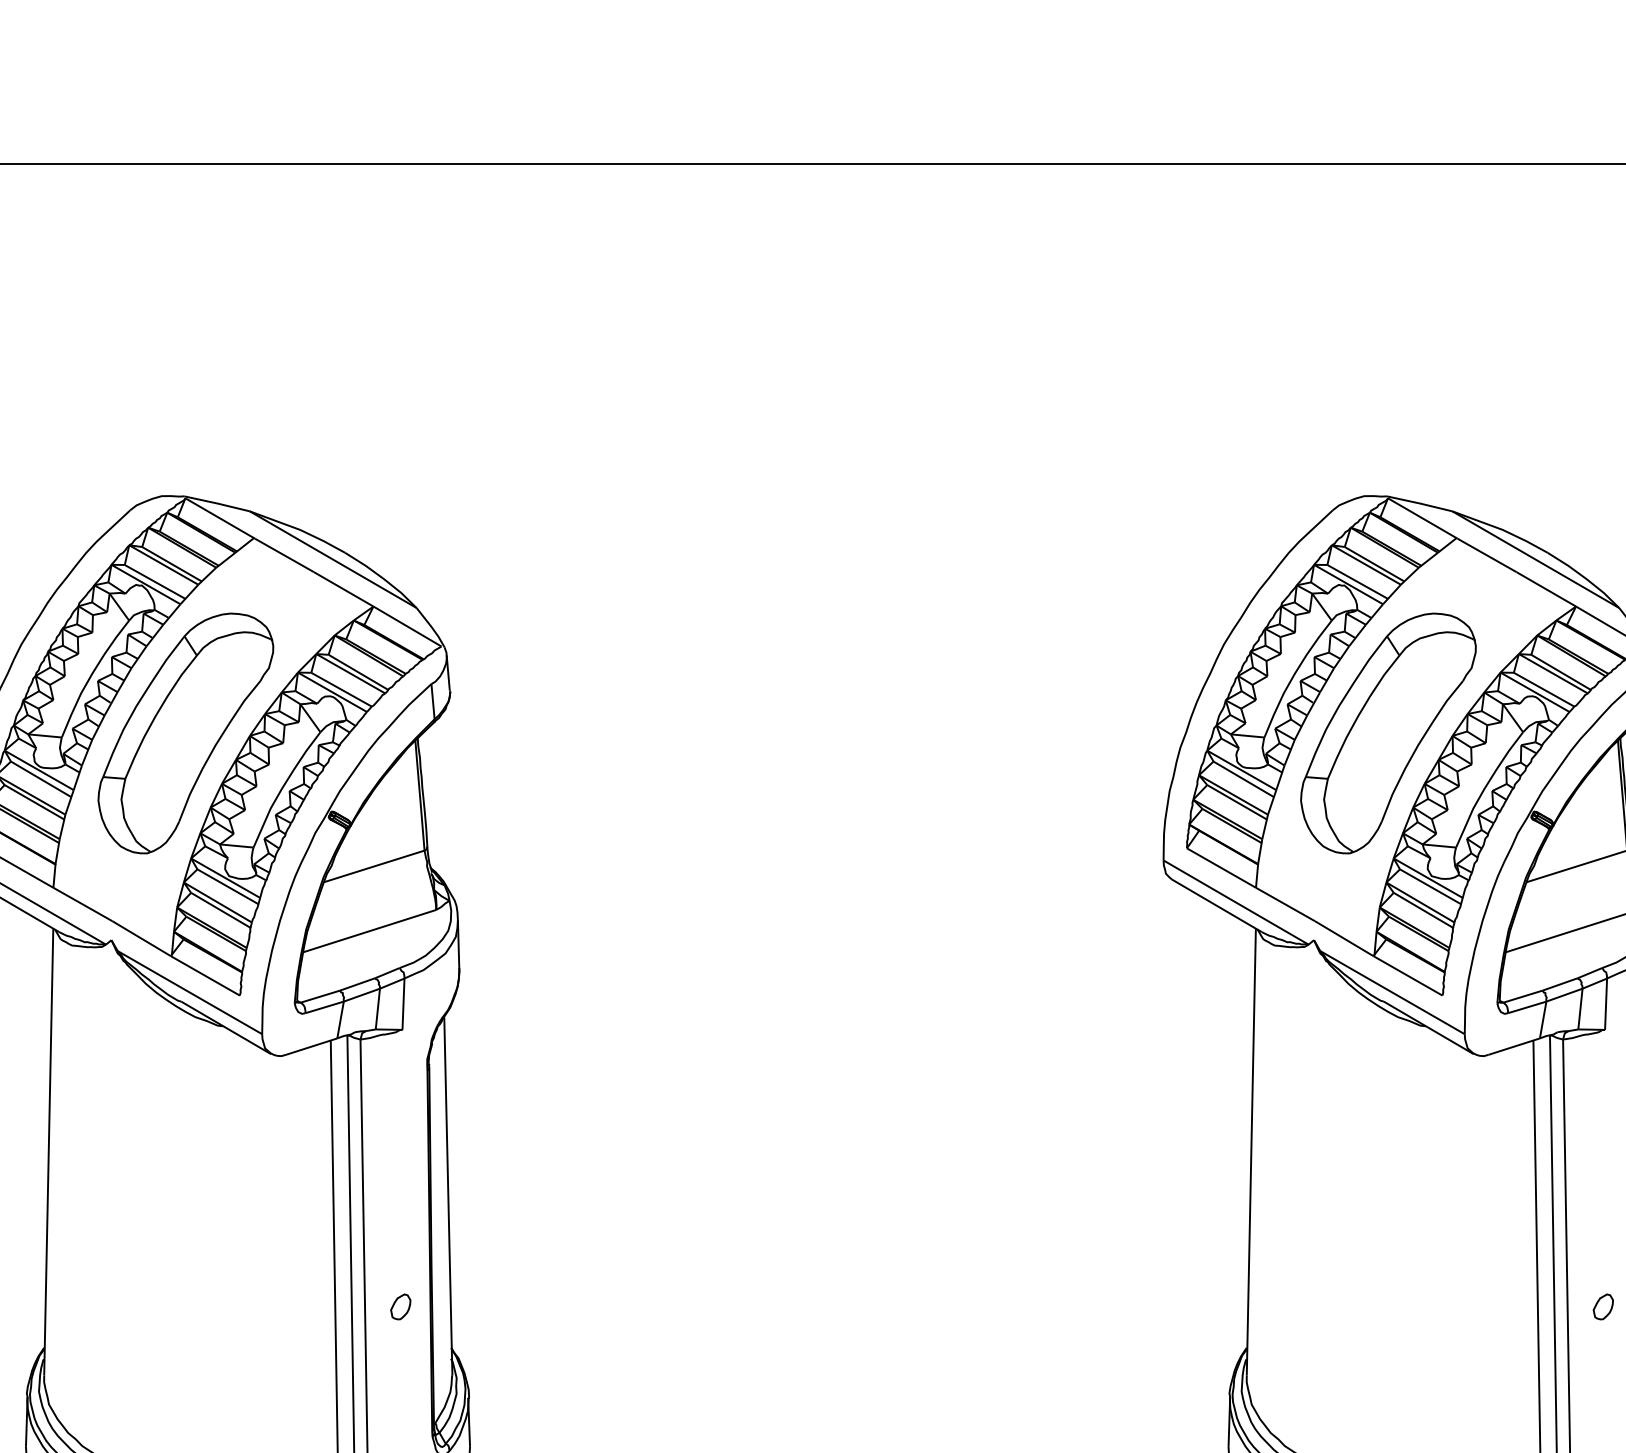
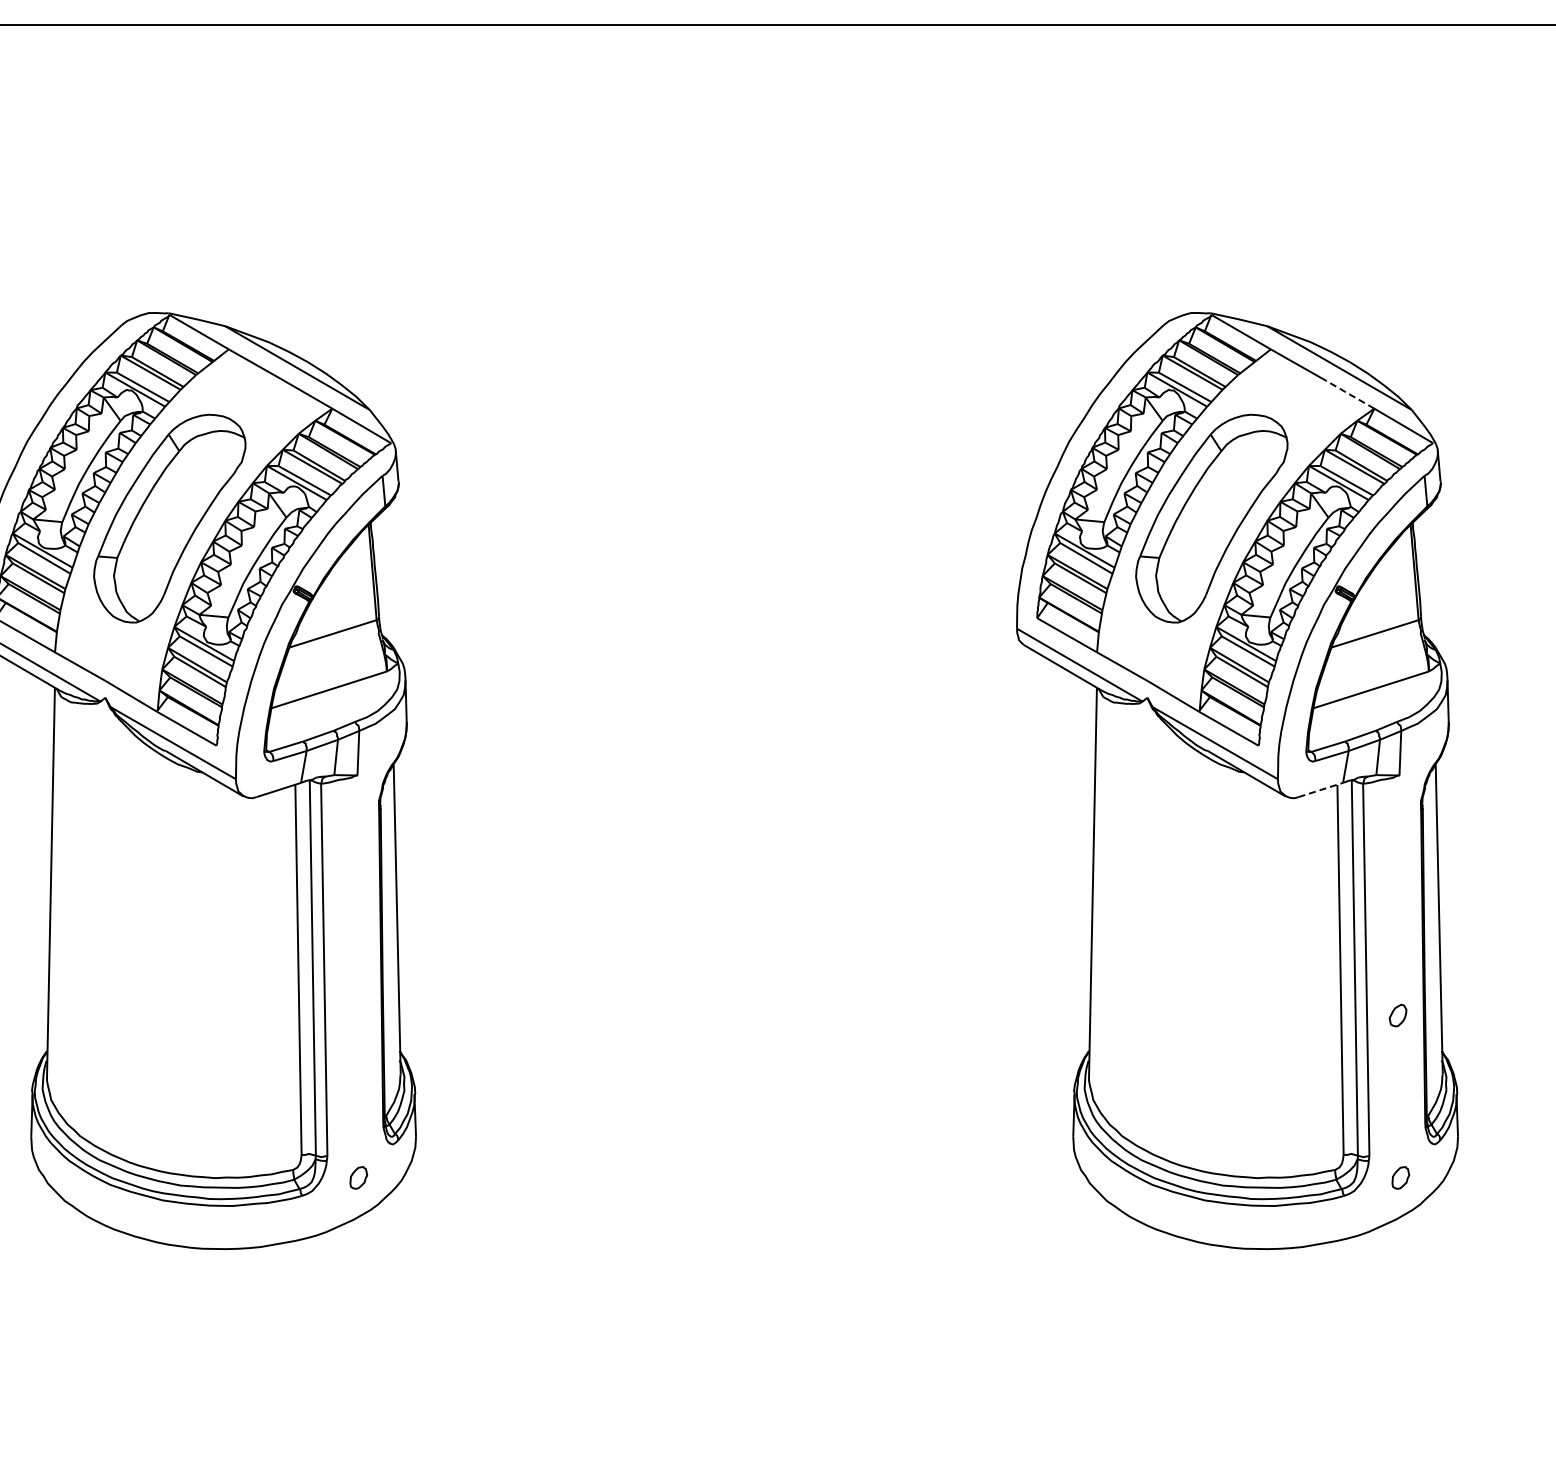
line: (1546, 589) -> (1348, 393), solid -> dashed
line: (1515, 1046) -> (1321, 789), solid -> dashed
part: (400, 1306) -> (355, 1015), removed

